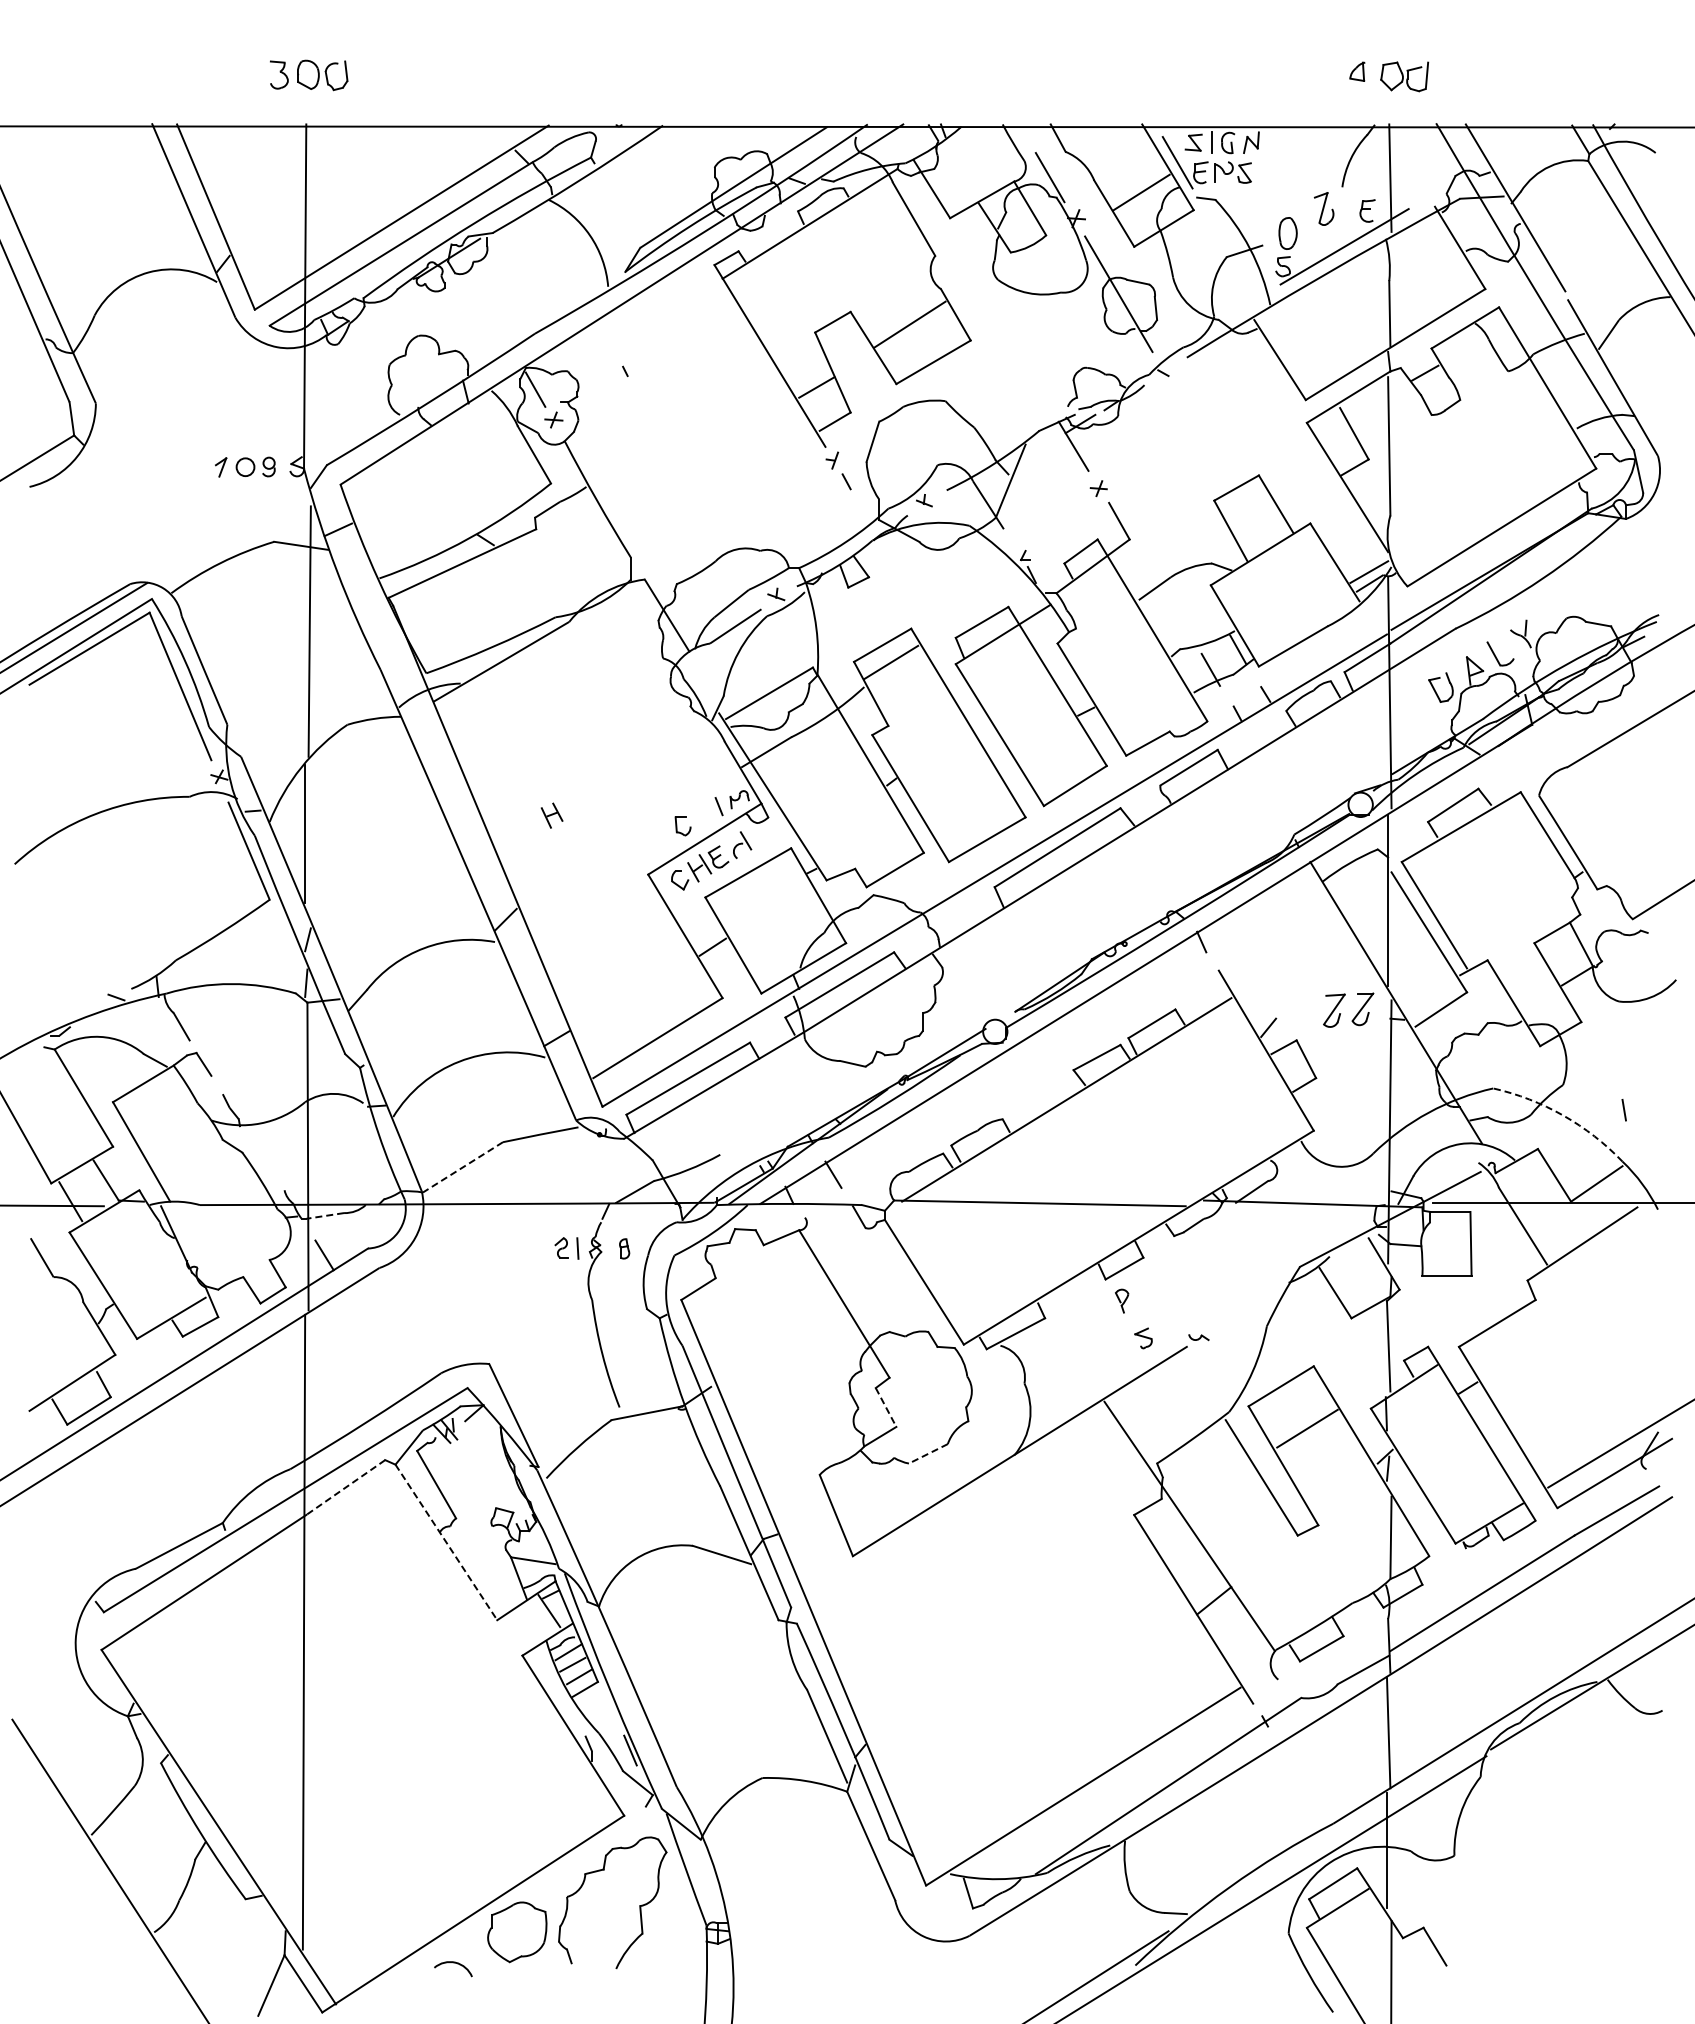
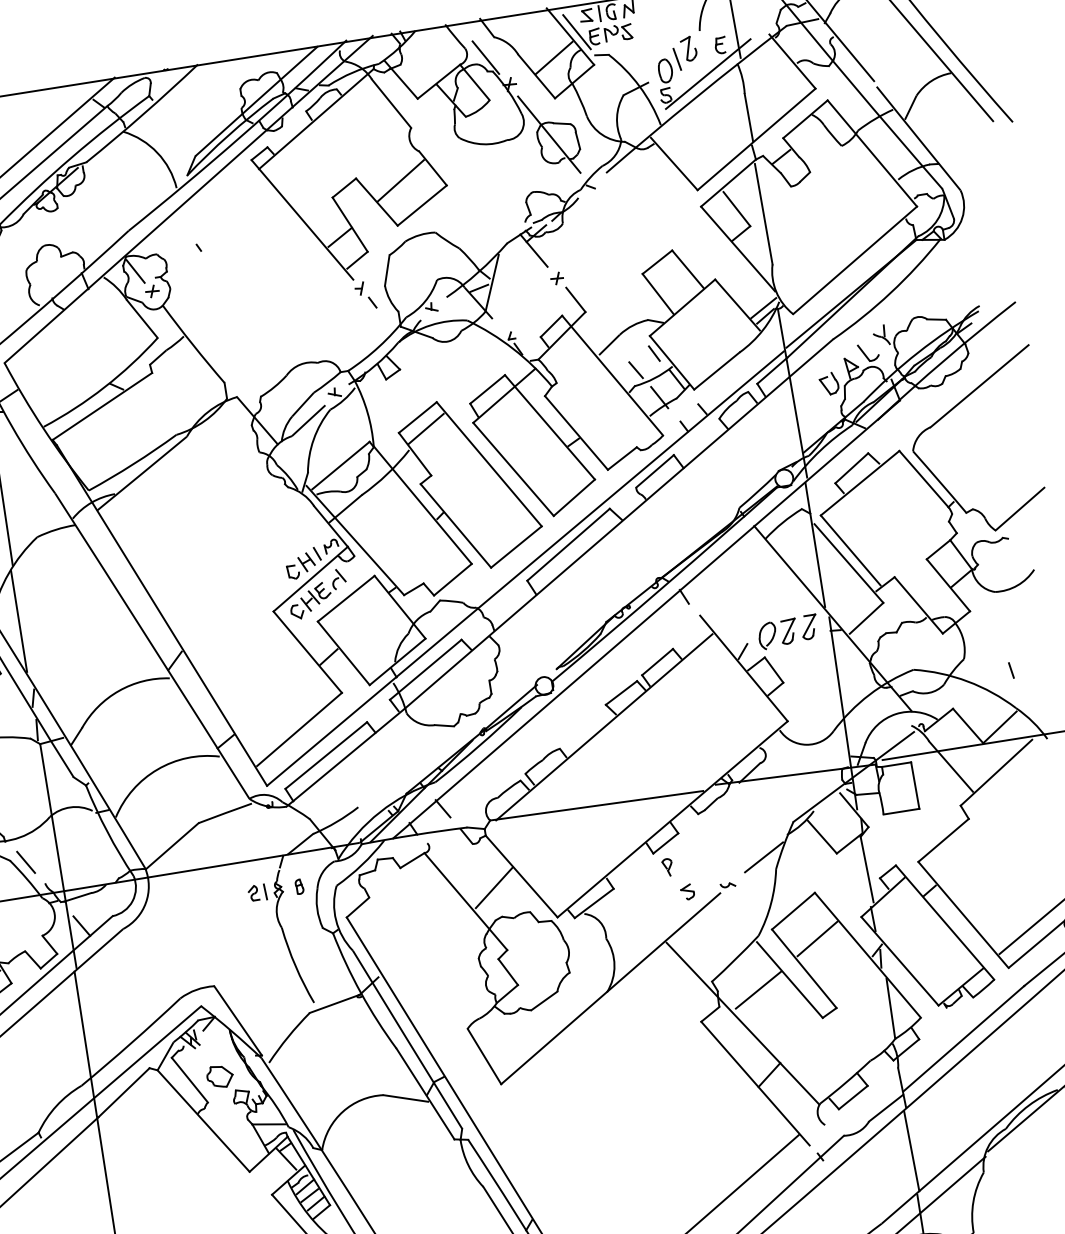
line: (1306, 220) -> (677, 59), added
line: (992, 485) -> (479, 288), added
line: (1212, 609) -> (653, 353), added
line: (1184, 628) -> (635, 370), added
part: (551, 815) -> (306, 562), moved
part: (1311, 1014) -> (772, 636), added
arc: (1563, 1115) -> (967, 681), dashed -> solid
line: (263, 1158) -> (26, 862), added
line: (462, 1167) -> (172, 846), dashed -> solid
line: (324, 1216) -> (77, 897), dashed -> solid
line: (885, 1290) -> (494, 887), added
line: (1252, 1308) -> (763, 857), added
line: (886, 1407) -> (508, 972), dashed -> solid
line: (928, 1453) -> (544, 1000), dashed -> solid
line: (1217, 1484) -> (758, 989), added
part: (477, 1486) -> (219, 1076), added
line: (345, 1487) -> (123, 1092), dashed -> solid
line: (446, 1542) -> (203, 1121), dashed -> solid

